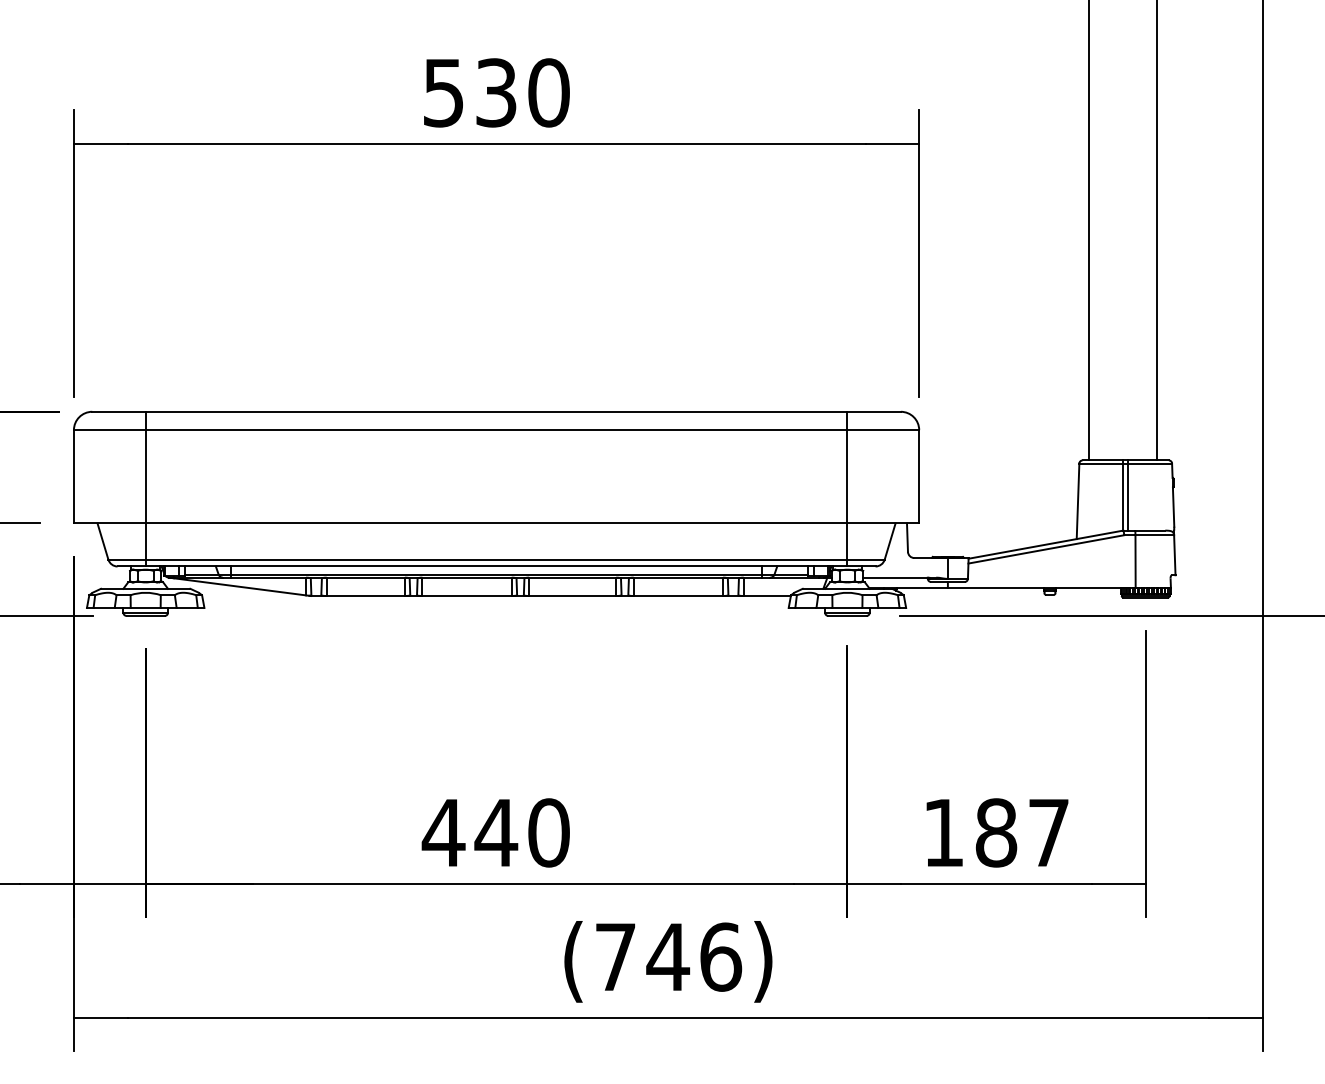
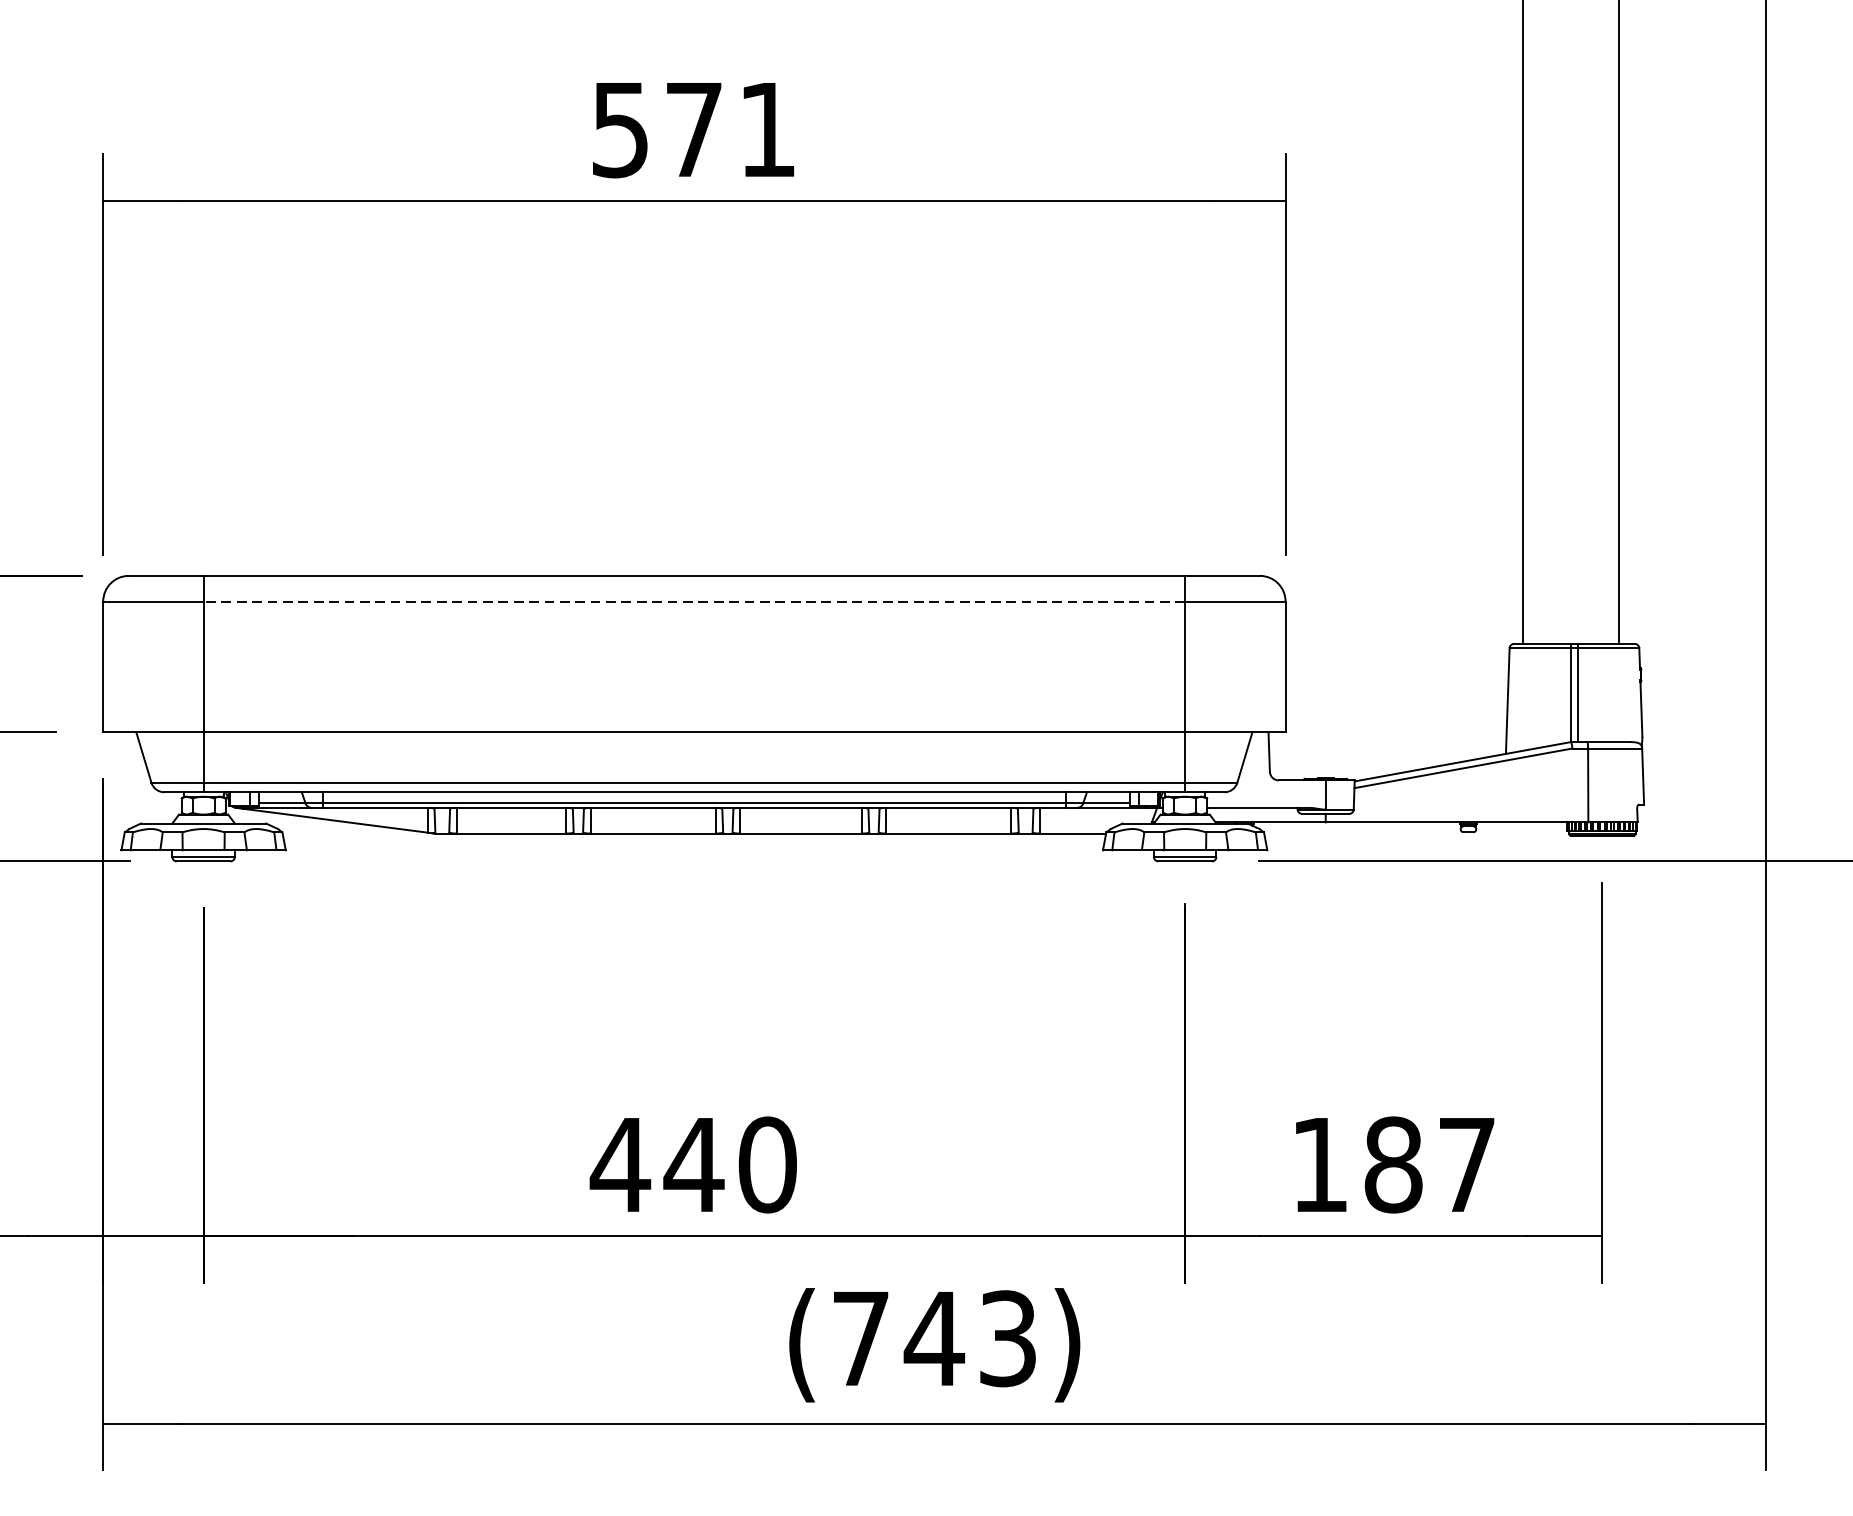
text: (522, 92) -> (730, 129), 530 -> 571
line: (496, 430) -> (694, 602), solid -> dashed
text: (721, 956) -> (1009, 1337), (746) -> (743)

